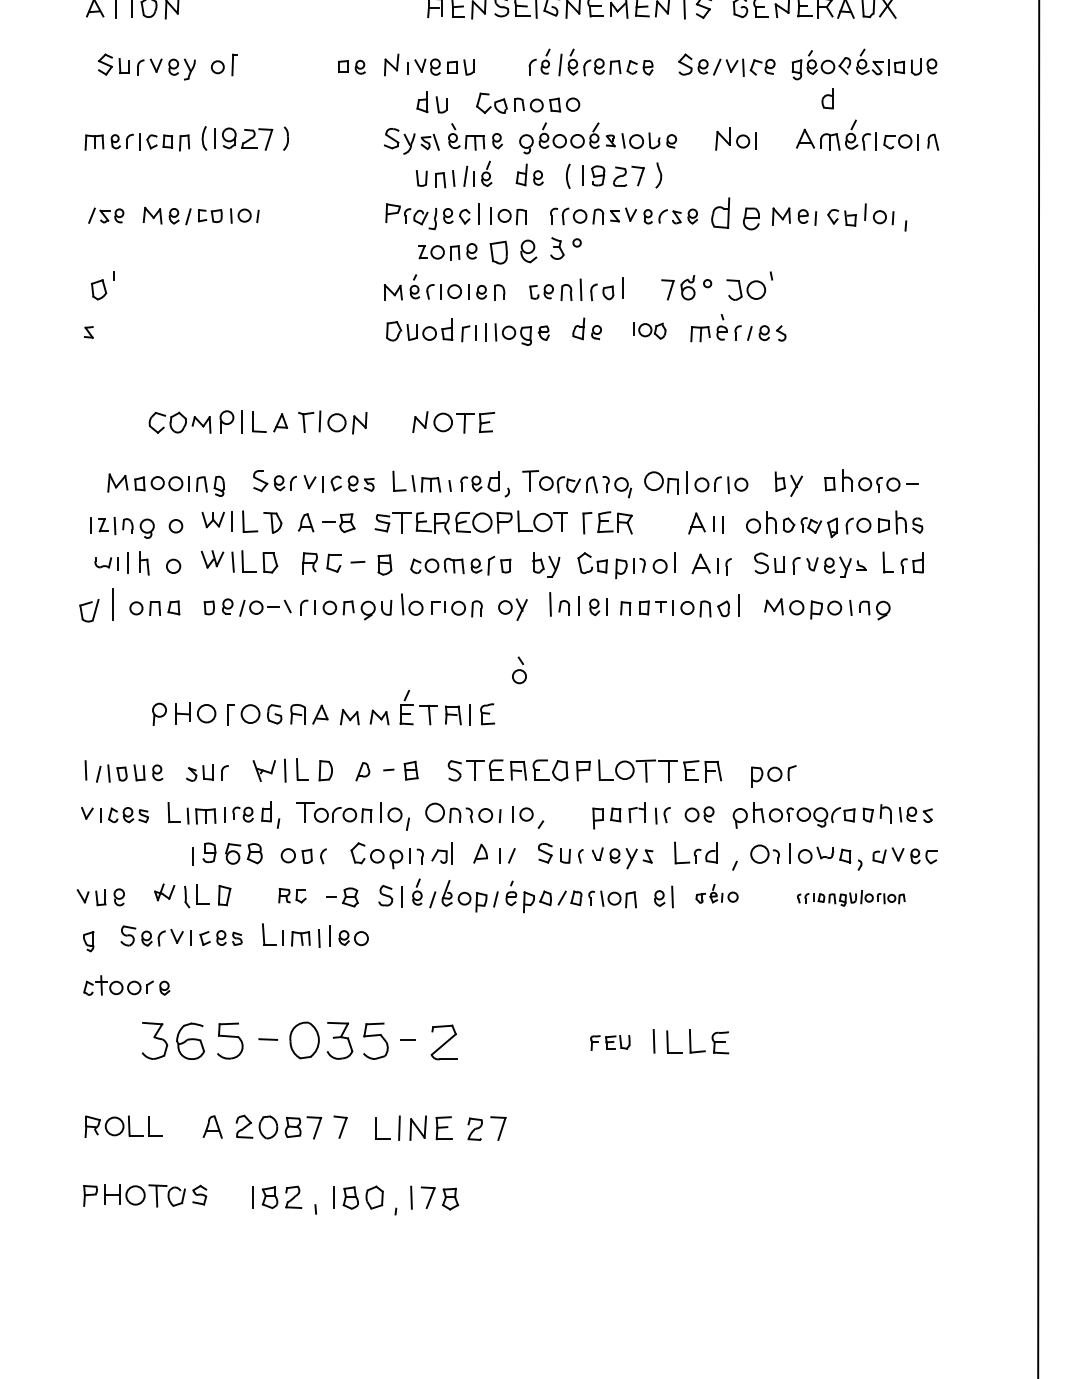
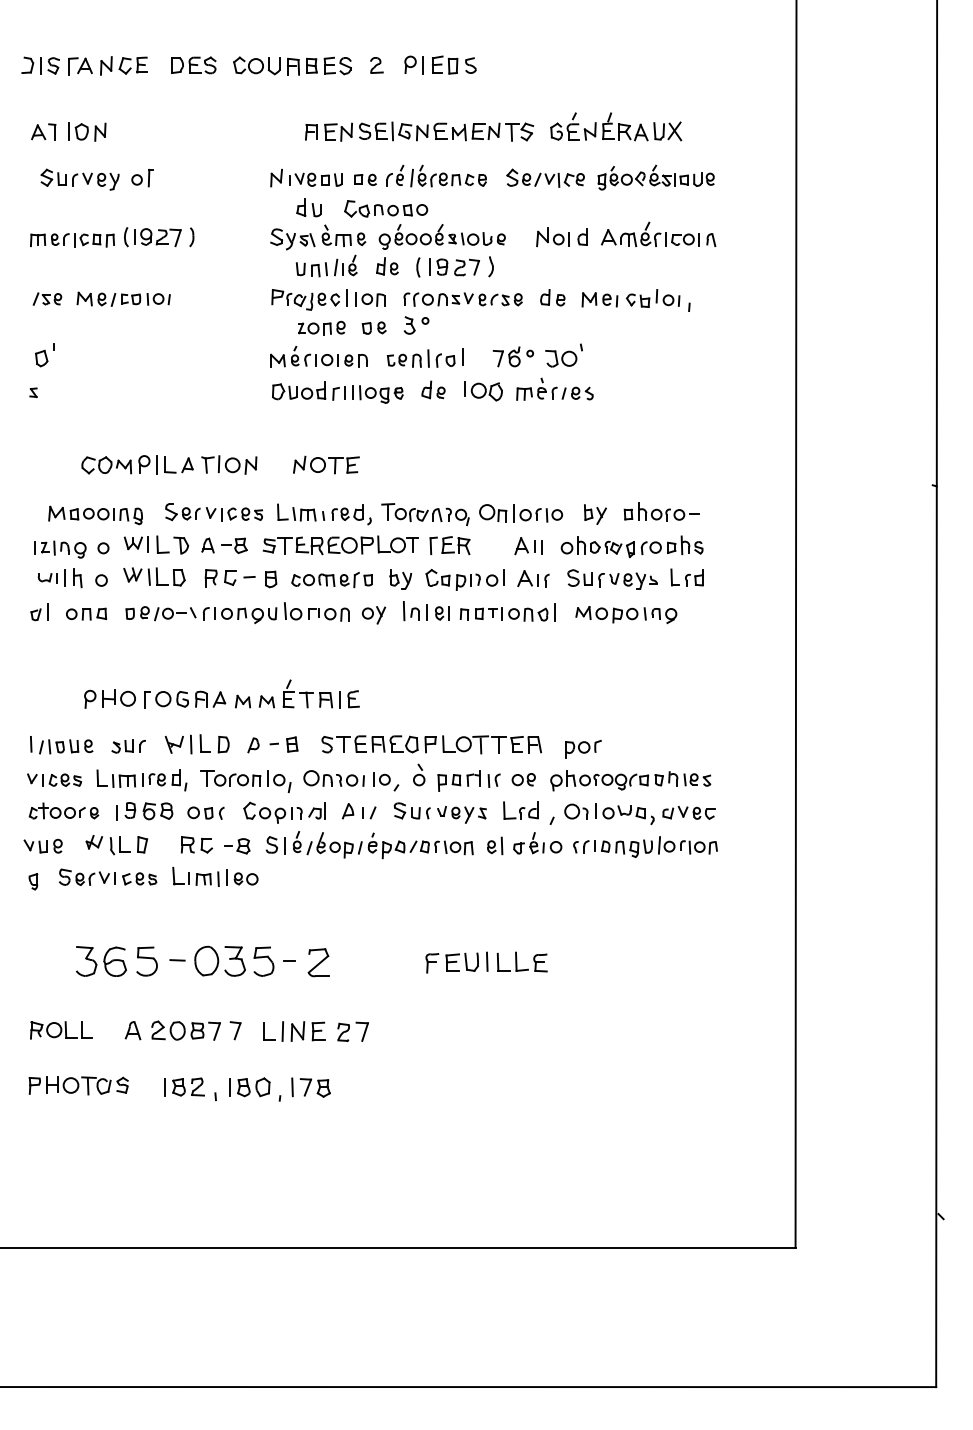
part: (351, 66) -> (365, 179), moved
part: (827, 97) -> (582, 236), moved
part: (735, 213) -> (552, 297), size x0.62
part: (512, 251) -> (373, 327), size x0.62
part: (649, 330) -> (483, 391), size x1.43
part: (96, 606) -> (39, 612), size x0.62
part: (519, 669) -> (419, 774), moved
part: (716, 893) -> (537, 843), size x1.43
part: (291, 895) -> (196, 844), size x1.43
part: (851, 897) -> (645, 846), size x1.67
part: (126, 984) -> (63, 810), moved
part: (609, 1042) -> (451, 962), size x1.67

